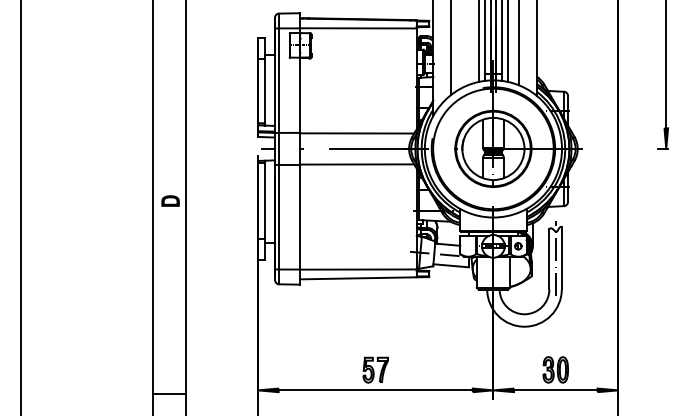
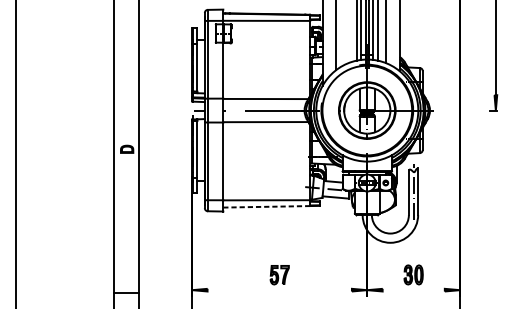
line: (357, 278) -> (266, 206), solid -> dashed
line: (375, 390) -> (279, 290), removed
line: (555, 390) -> (413, 290), removed

